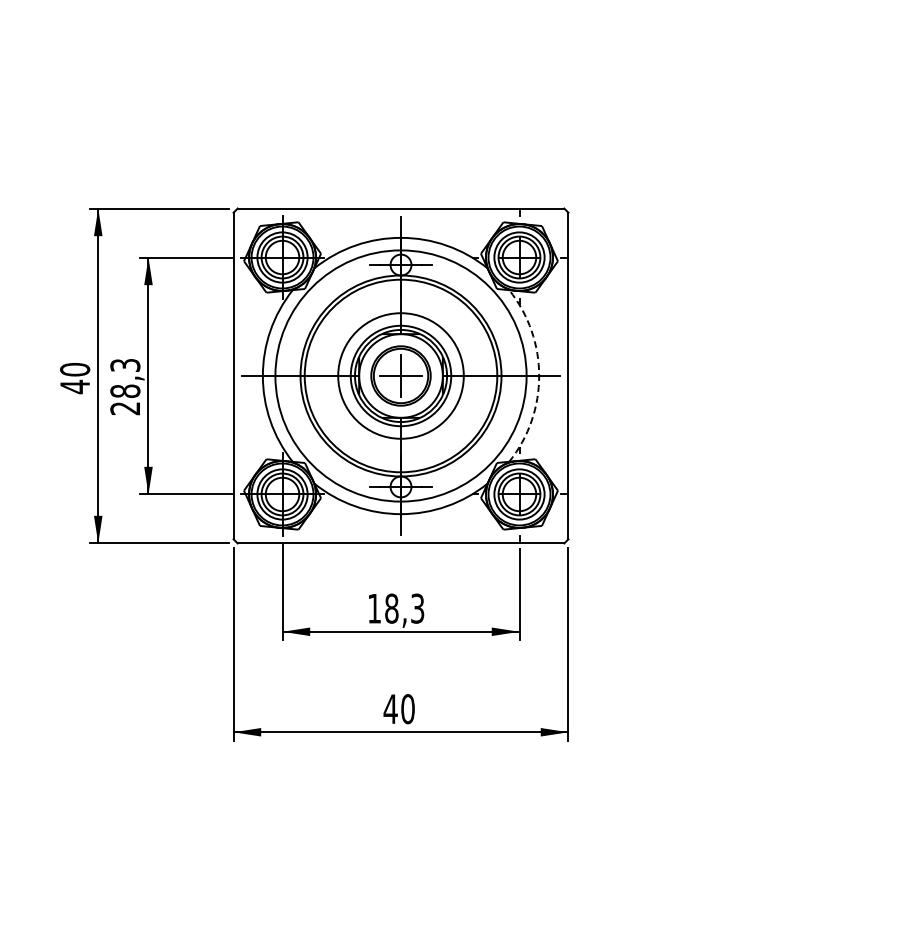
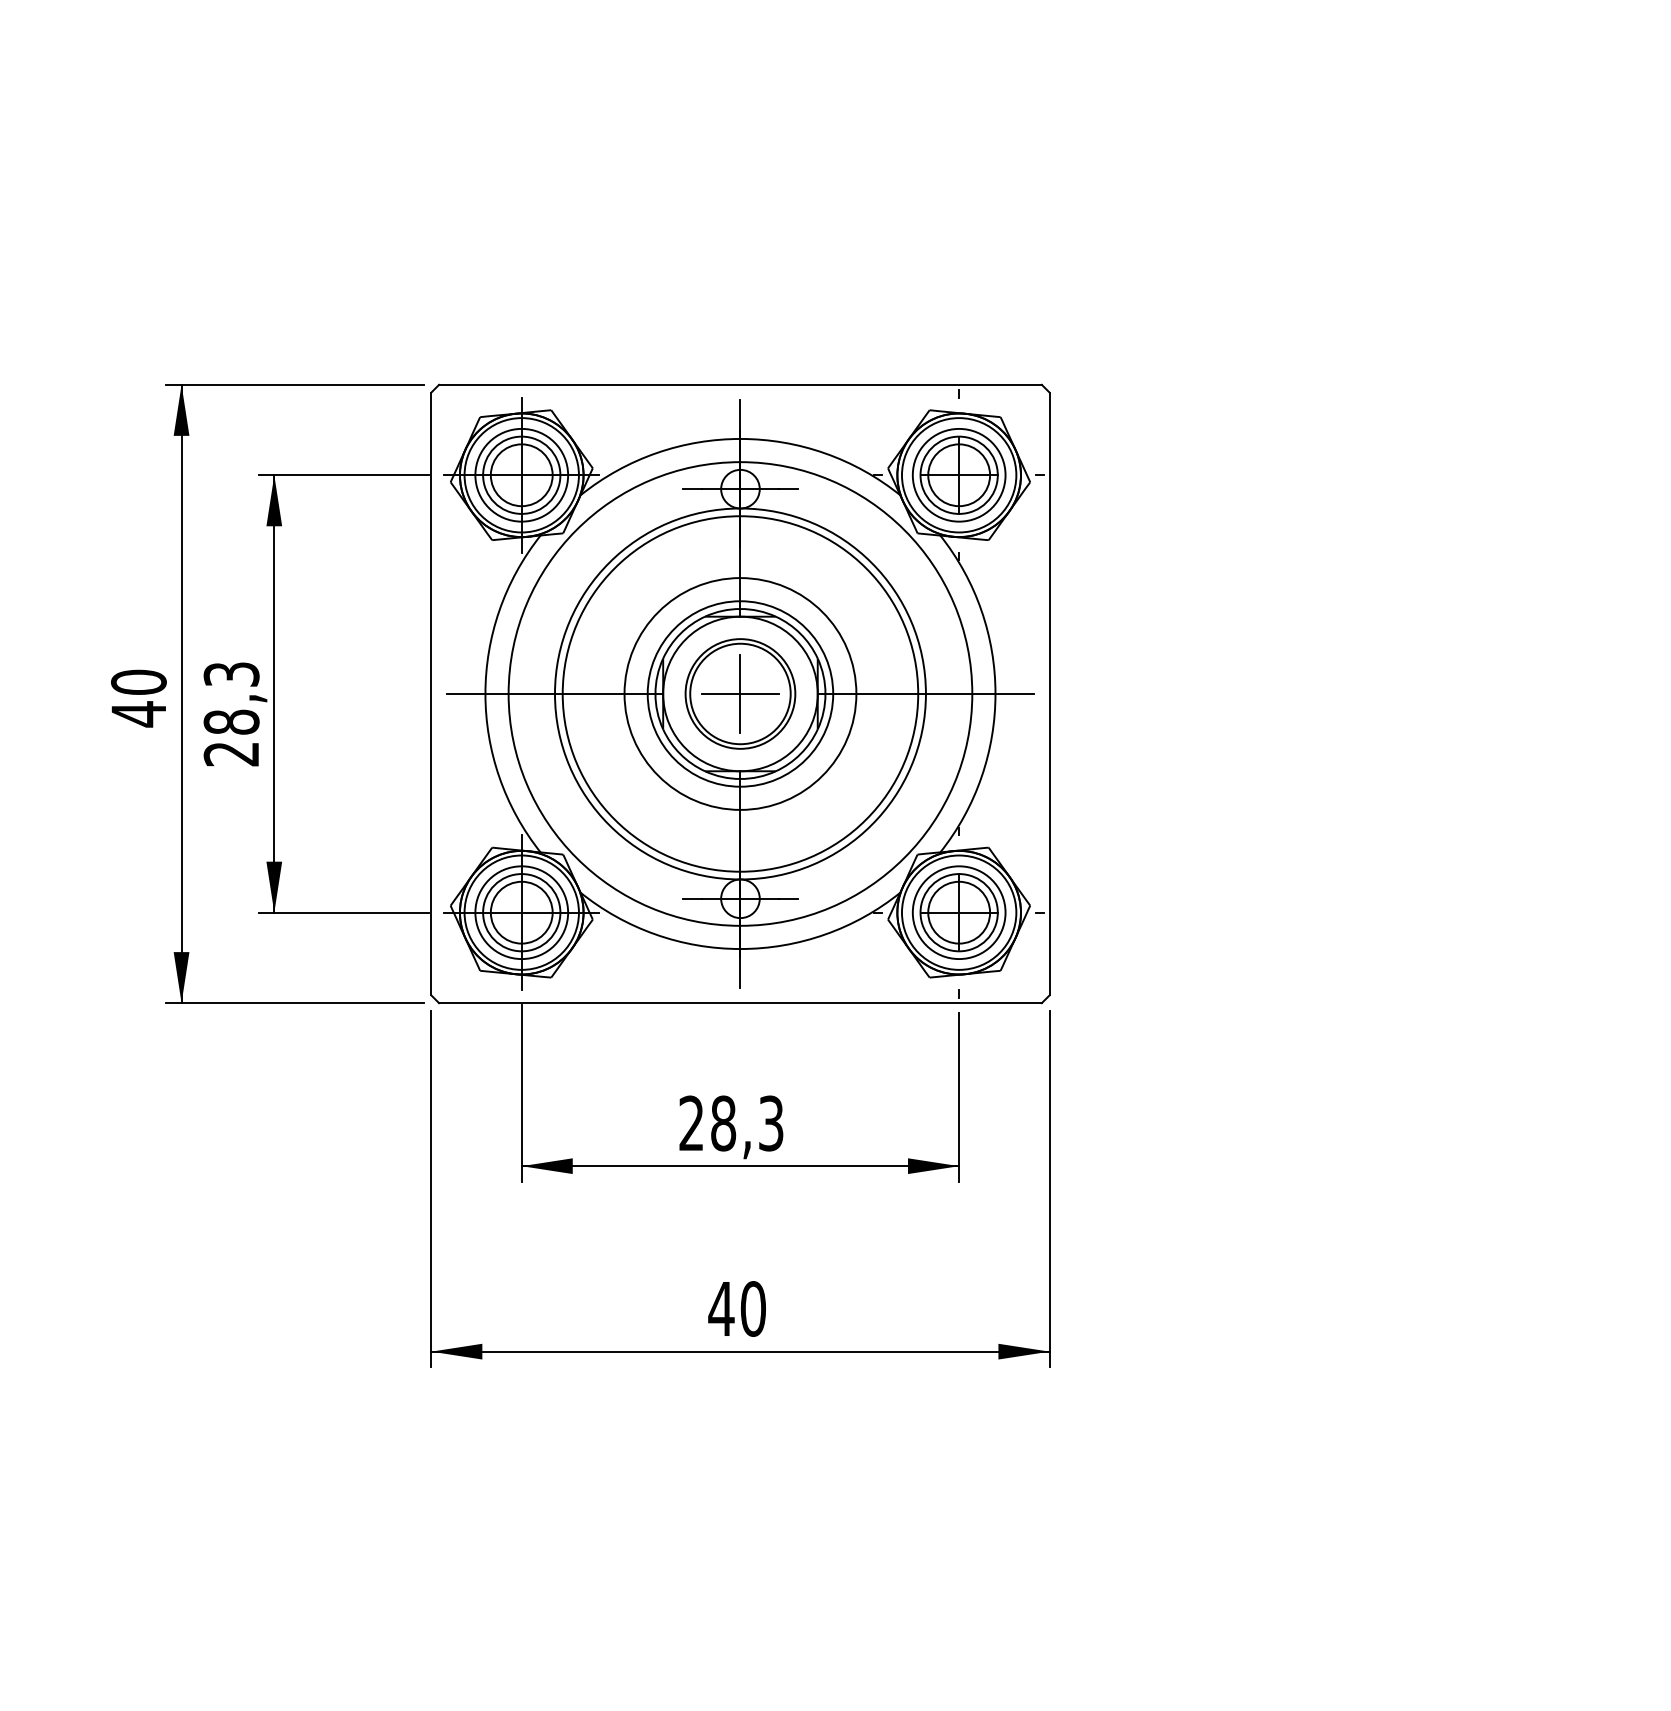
arc: (539, 375) -> (996, 693), dashed -> solid
text: (374, 608) -> (691, 1123), 18,3 -> 28,3

